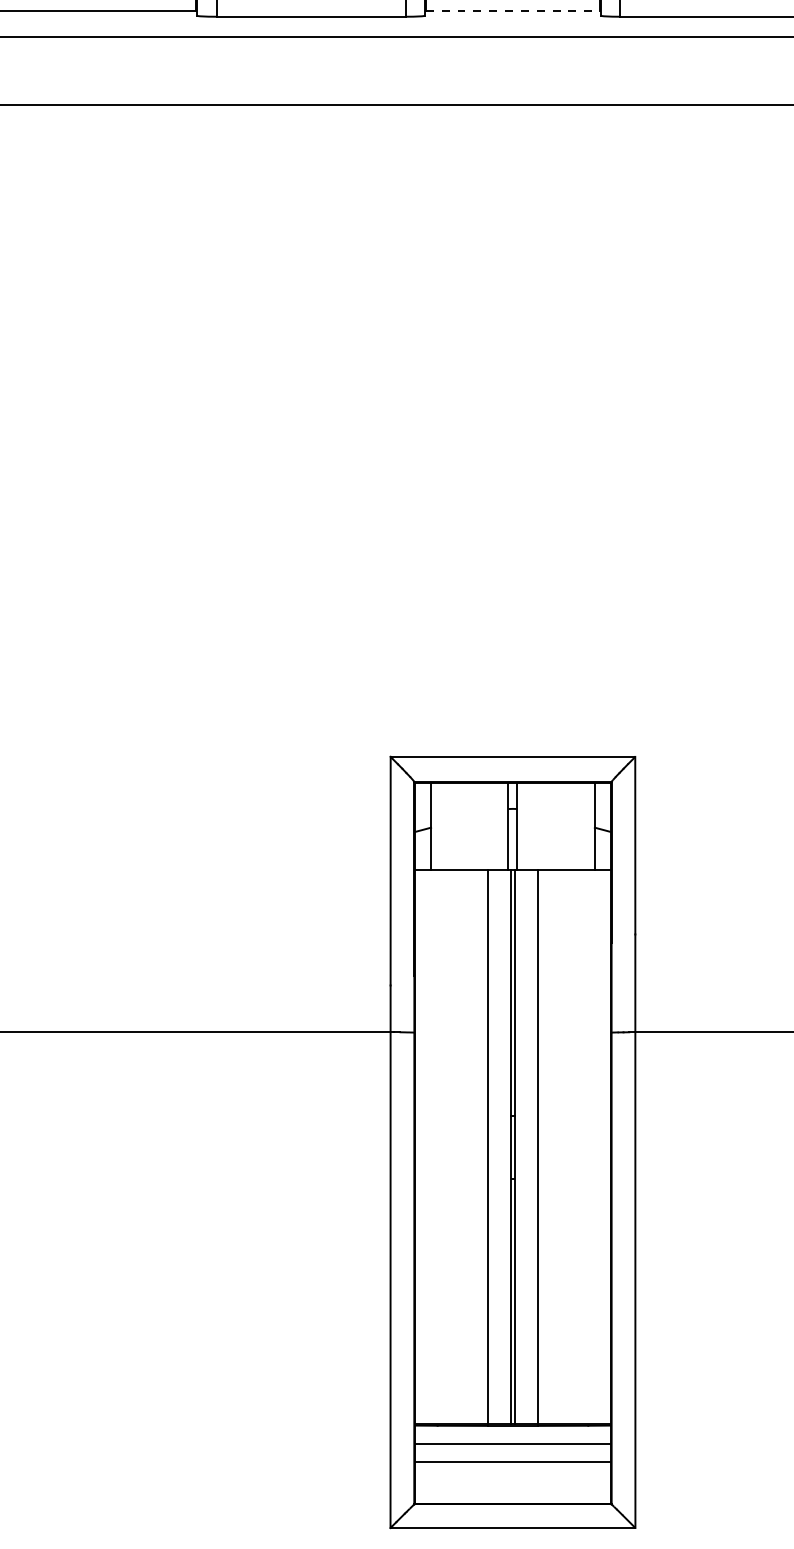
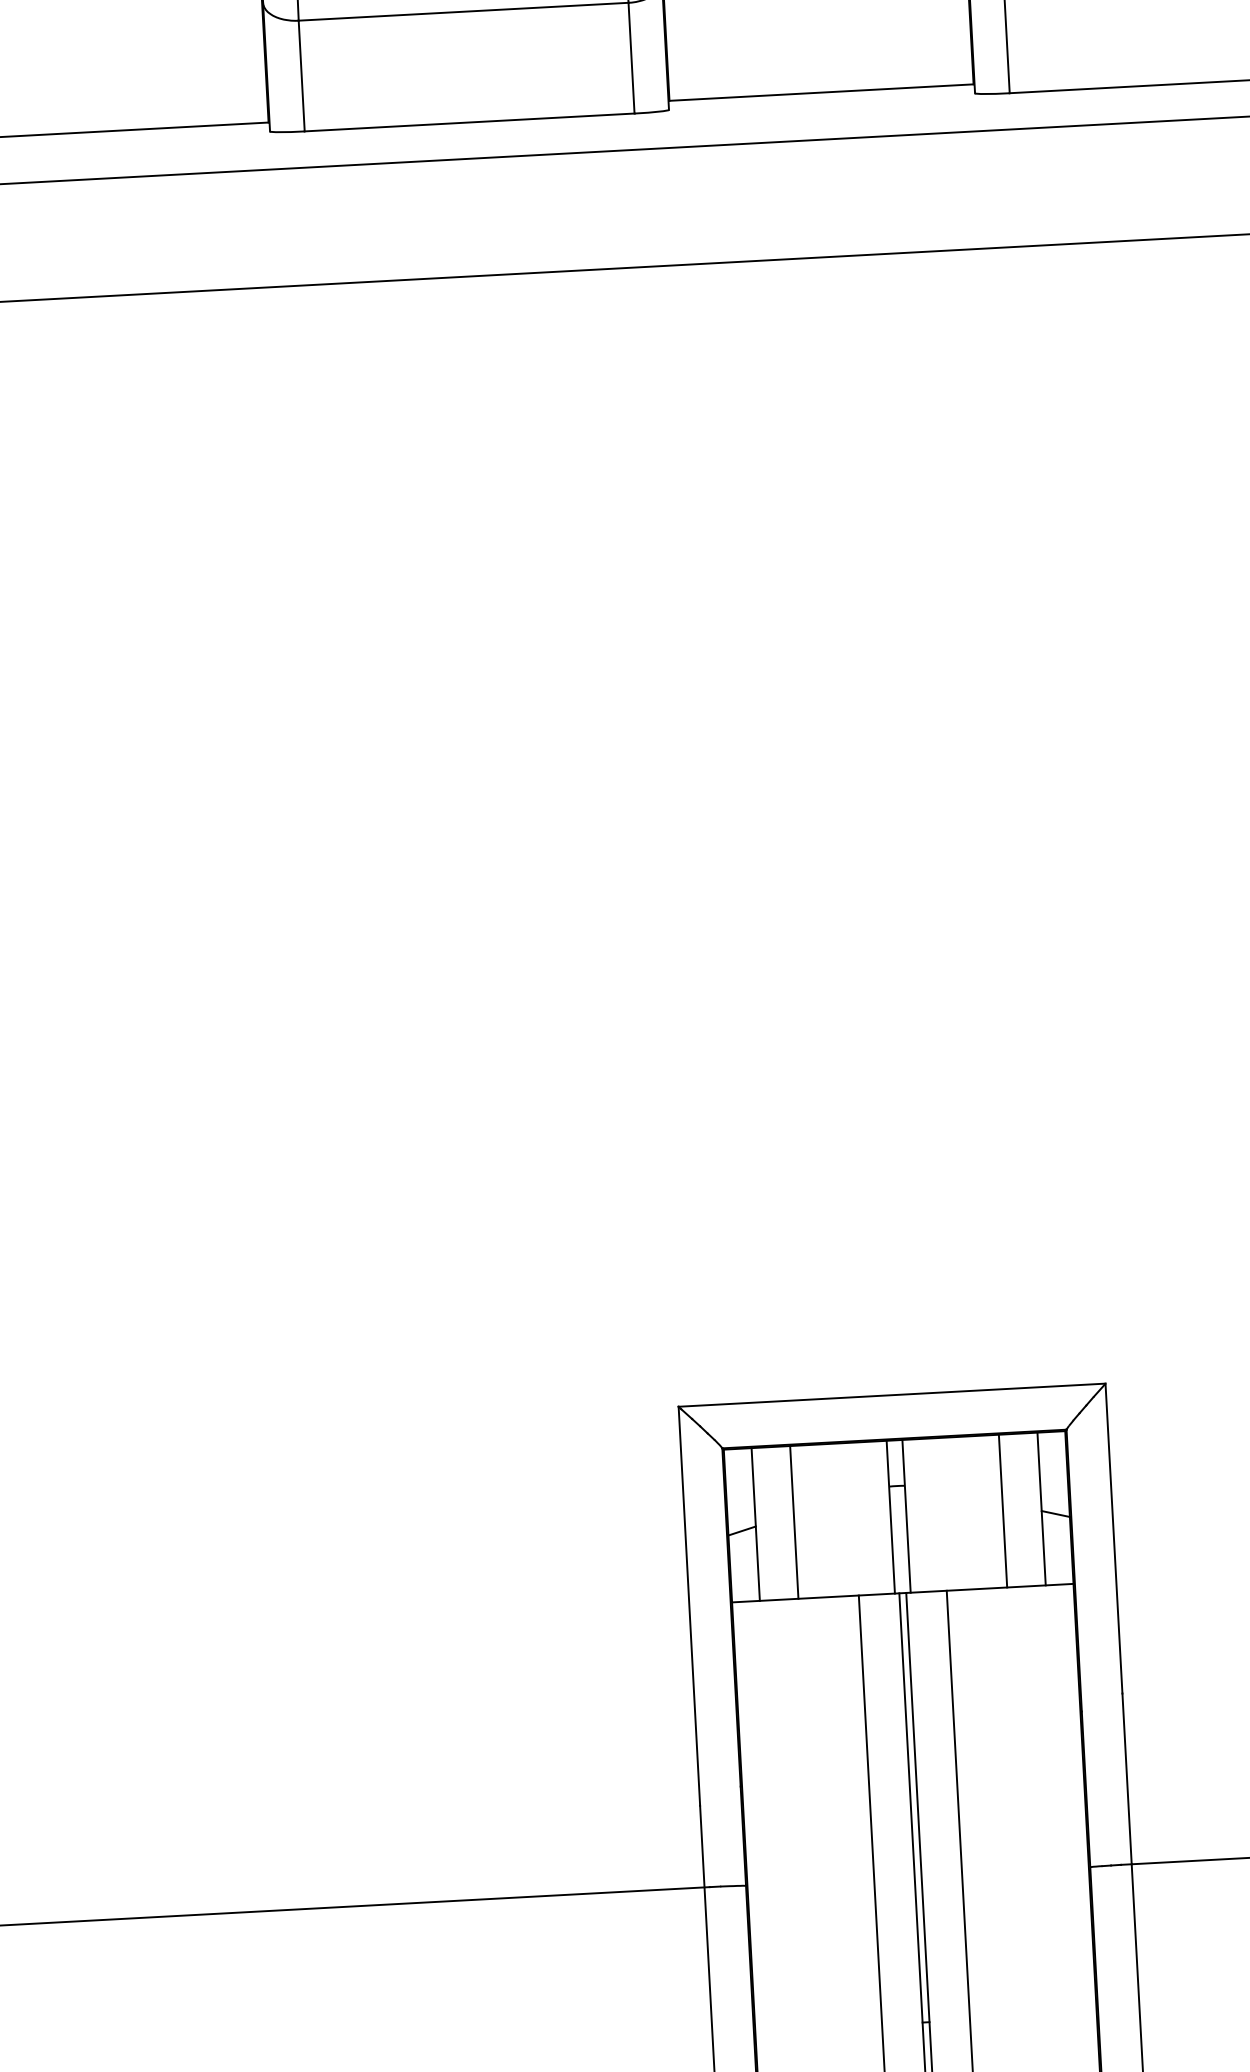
line: (513, 10) -> (822, 92), dashed -> solid
line: (453, 826) -> (794, 1522), added
line: (572, 826) -> (1002, 1511), added

